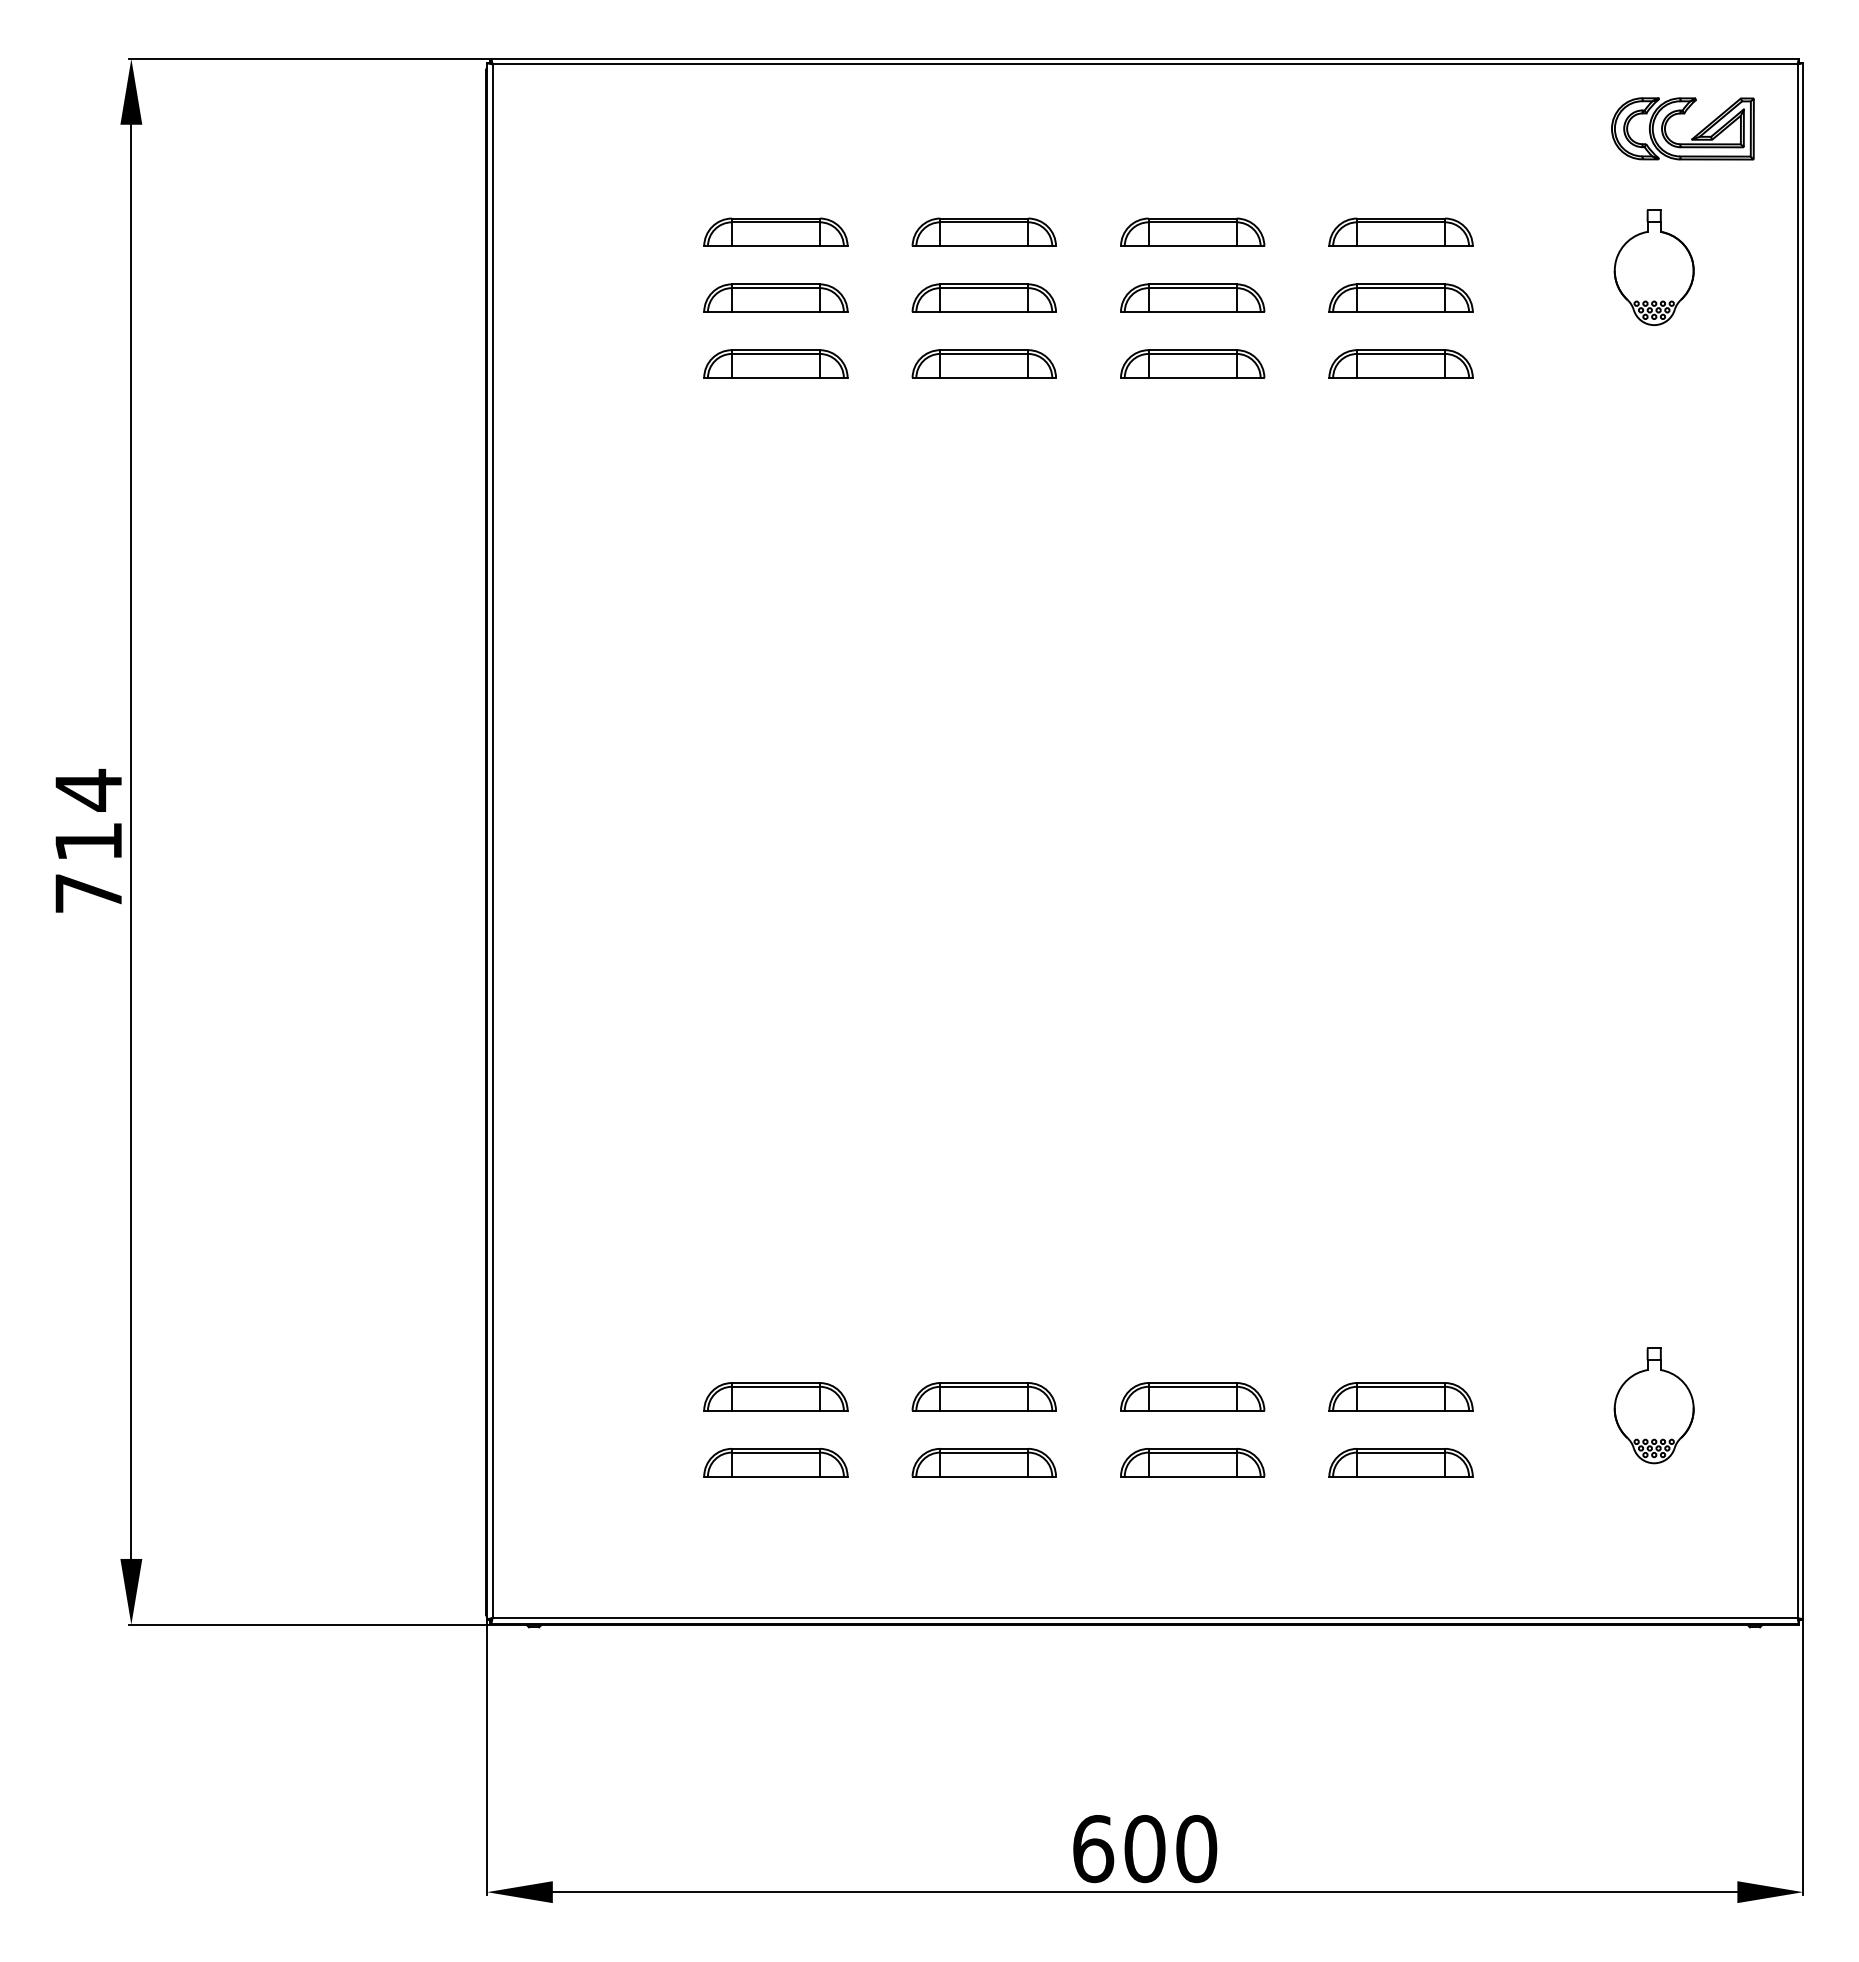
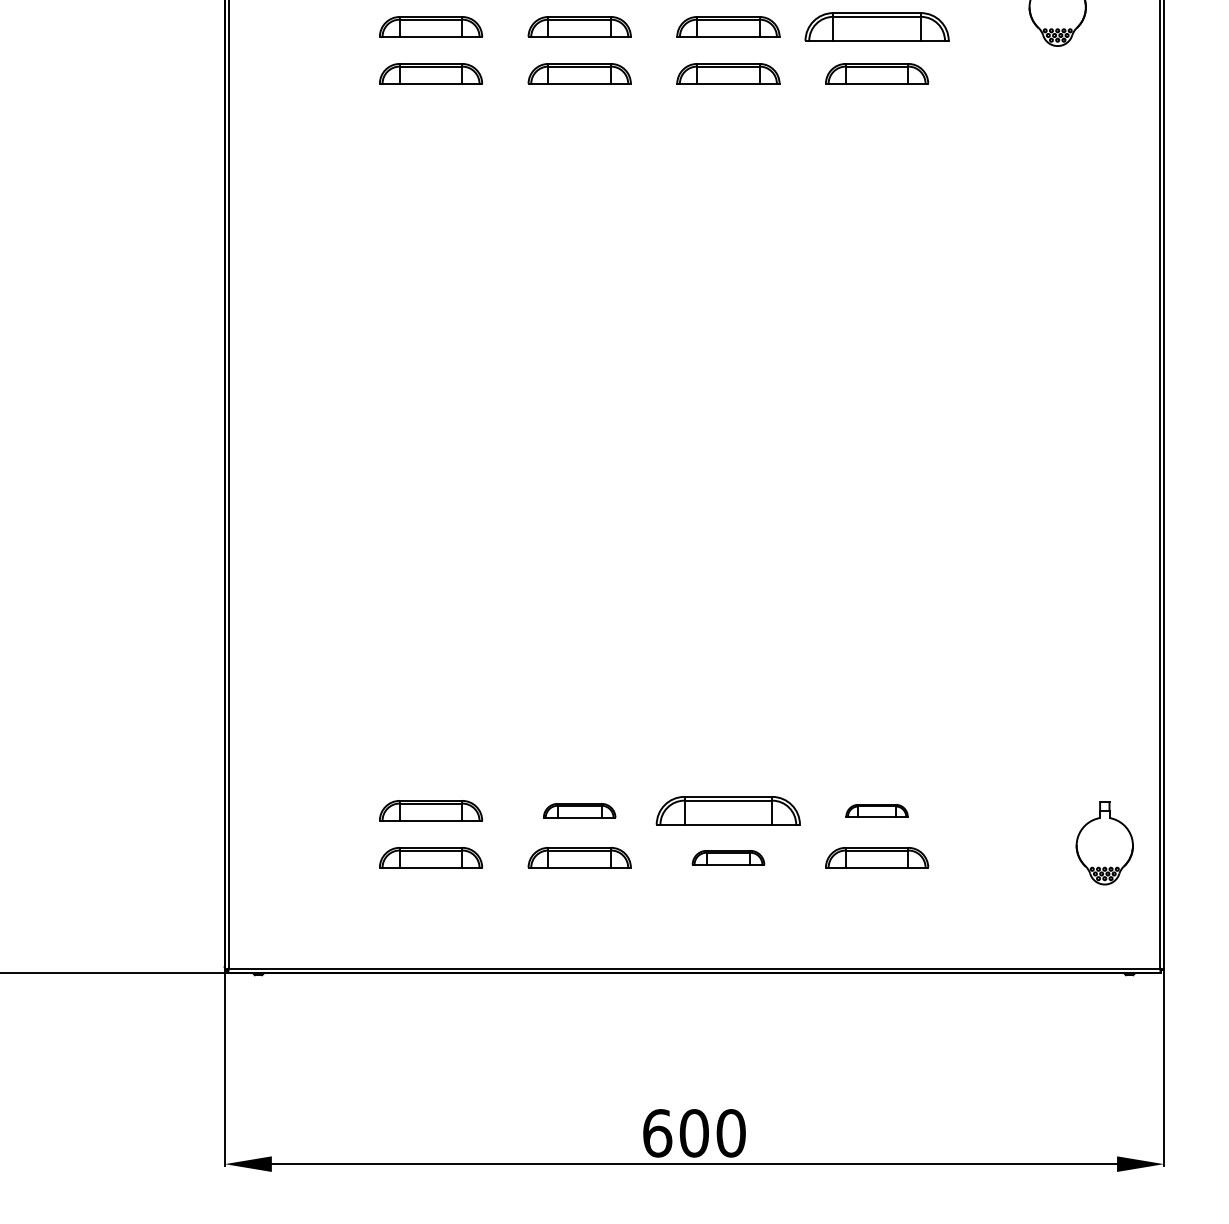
part: (1400, 297) -> (876, 26), size x1.4
part: (983, 1396) -> (579, 810), size x0.7
part: (1192, 1396) -> (728, 810), size x1.4
part: (1400, 1396) -> (876, 810), size x0.6
part: (1653, 1405) -> (1104, 843), moved
part: (1192, 1462) -> (728, 857), size x0.7

